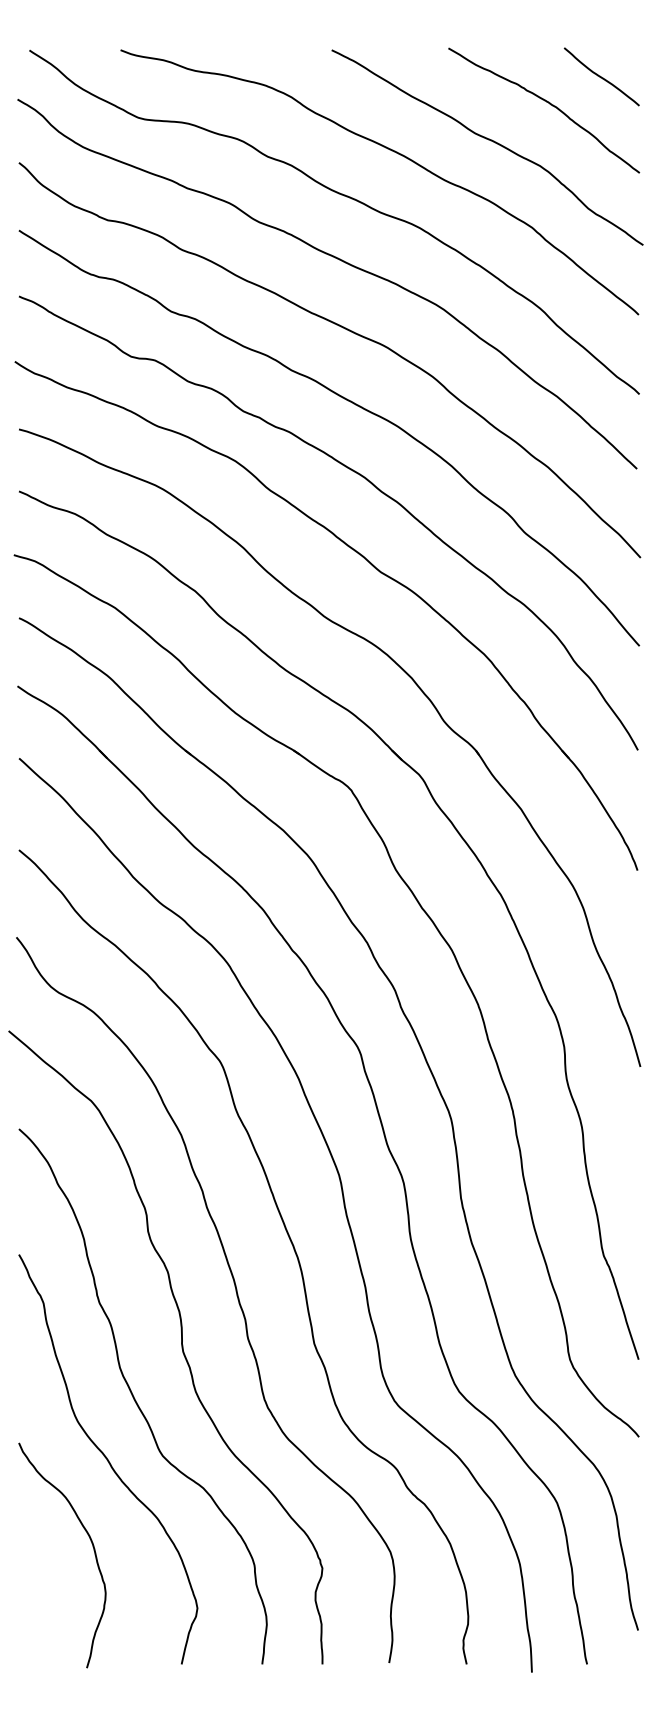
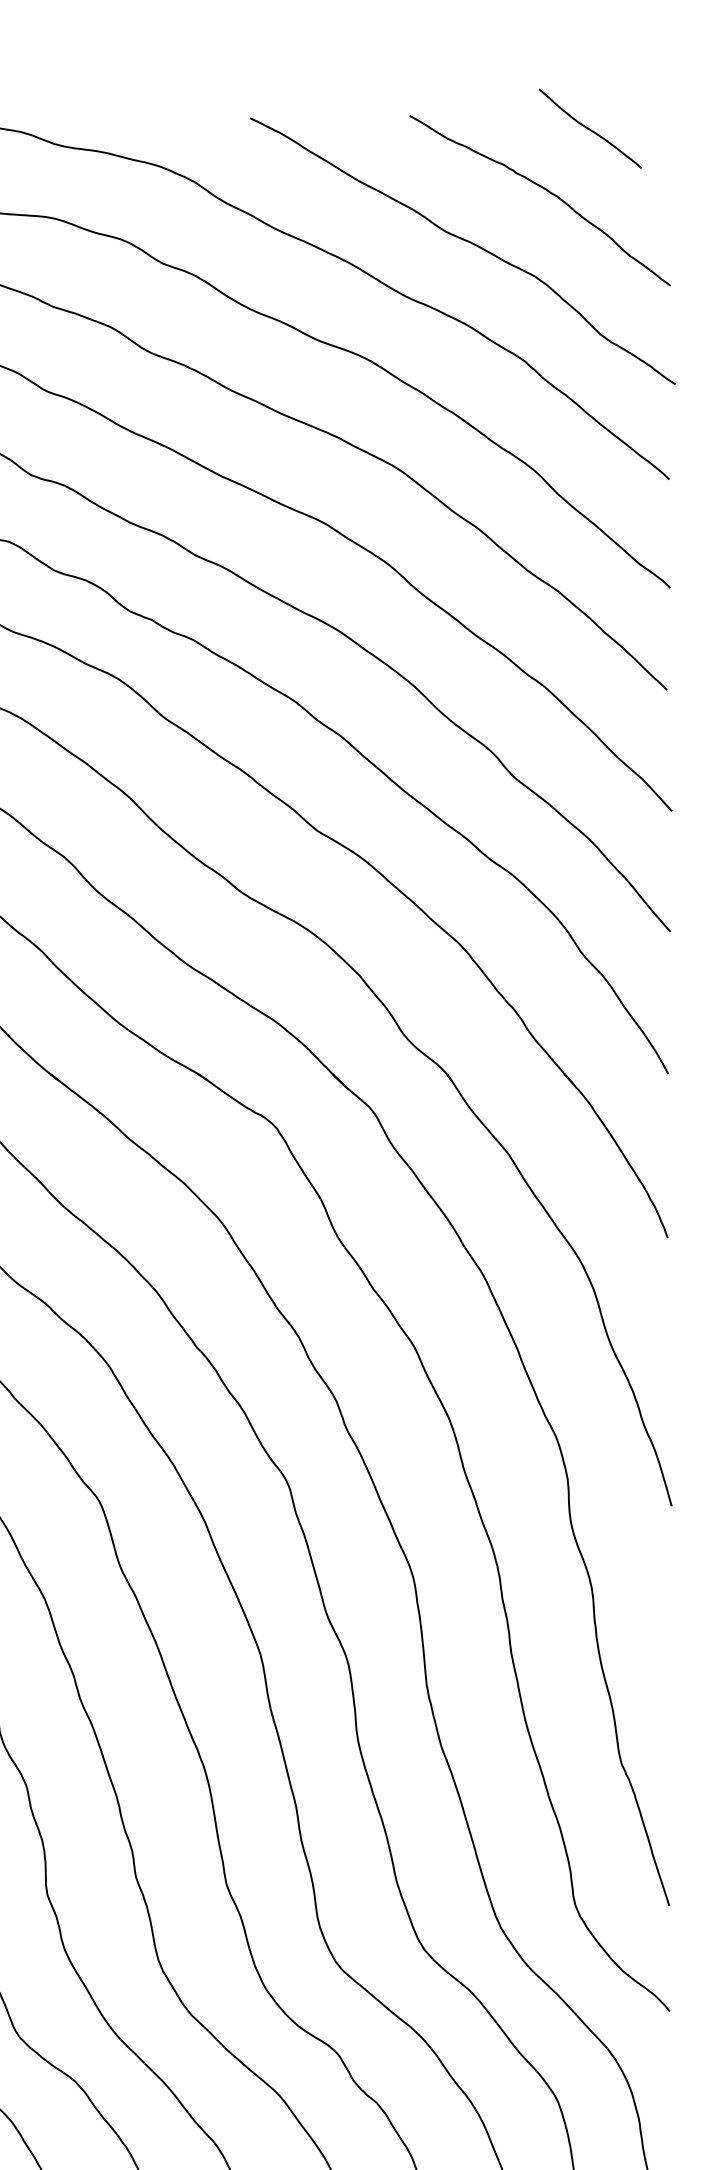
curve: (601, 76) -> (589, 128), moved

